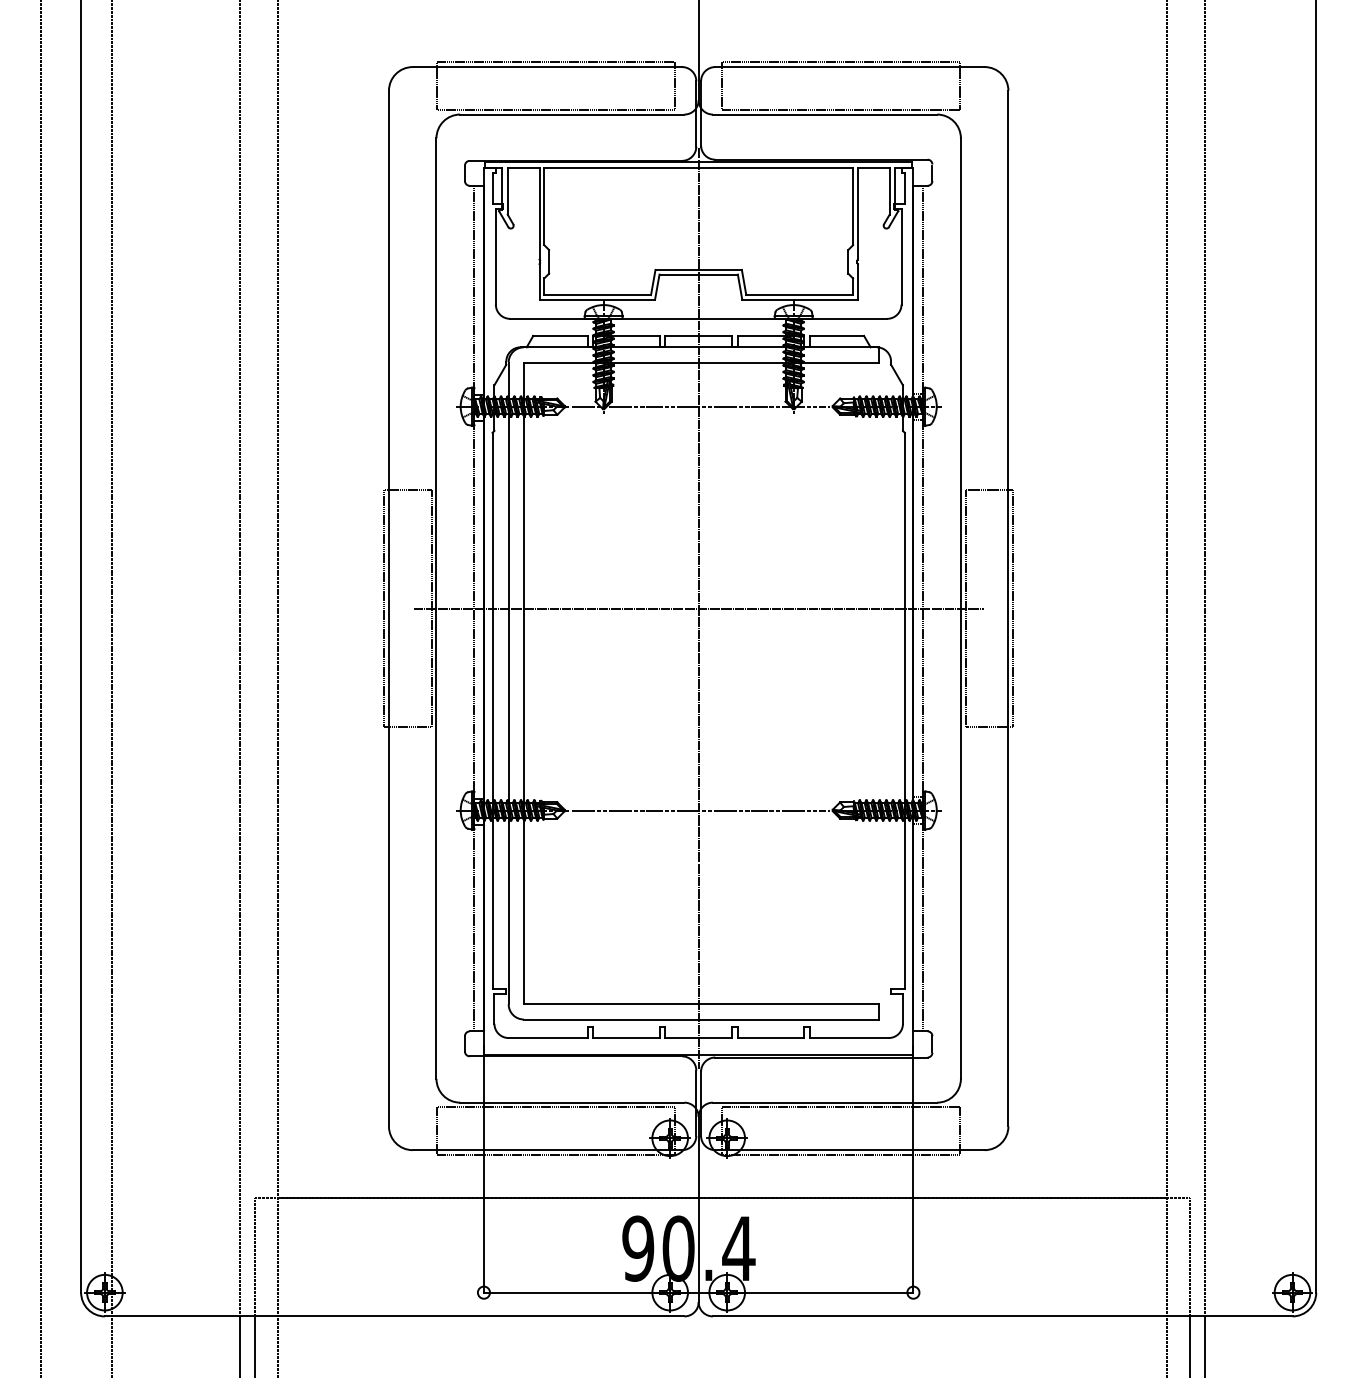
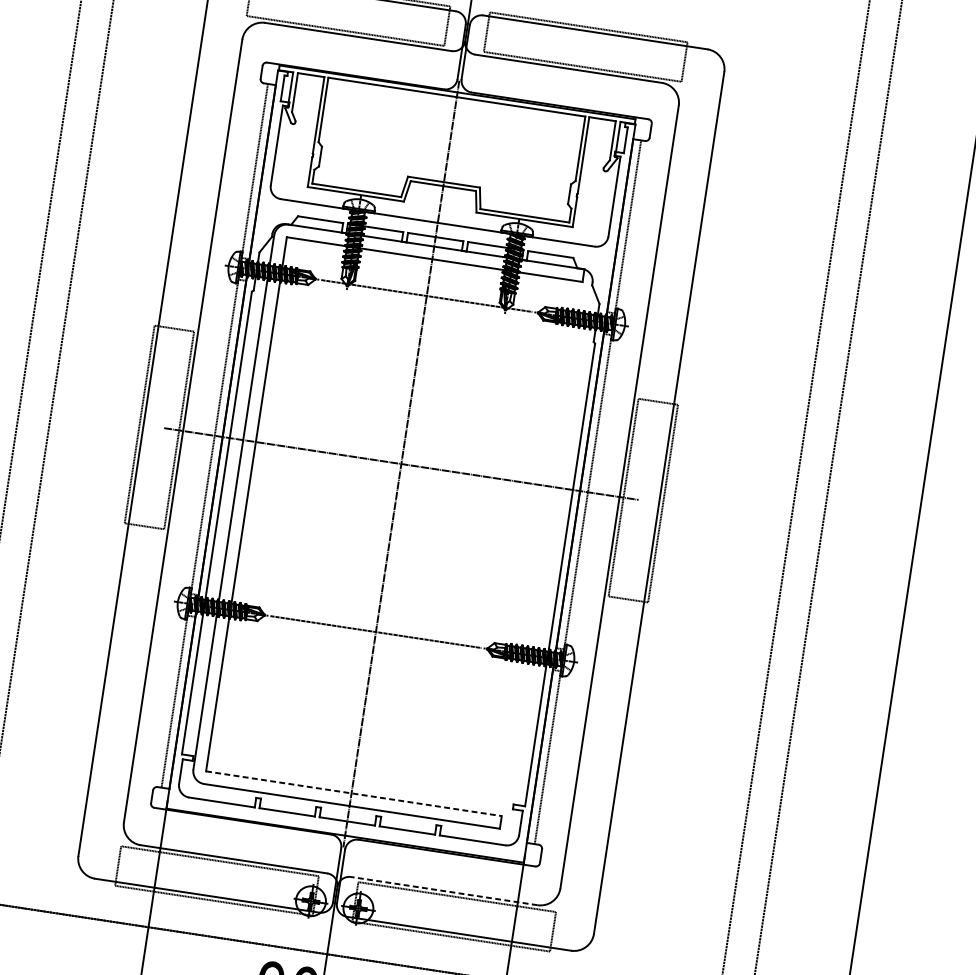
line: (701, 1004) -> (353, 793), solid -> dashed
line: (824, 1102) -> (443, 890), solid -> dashed

